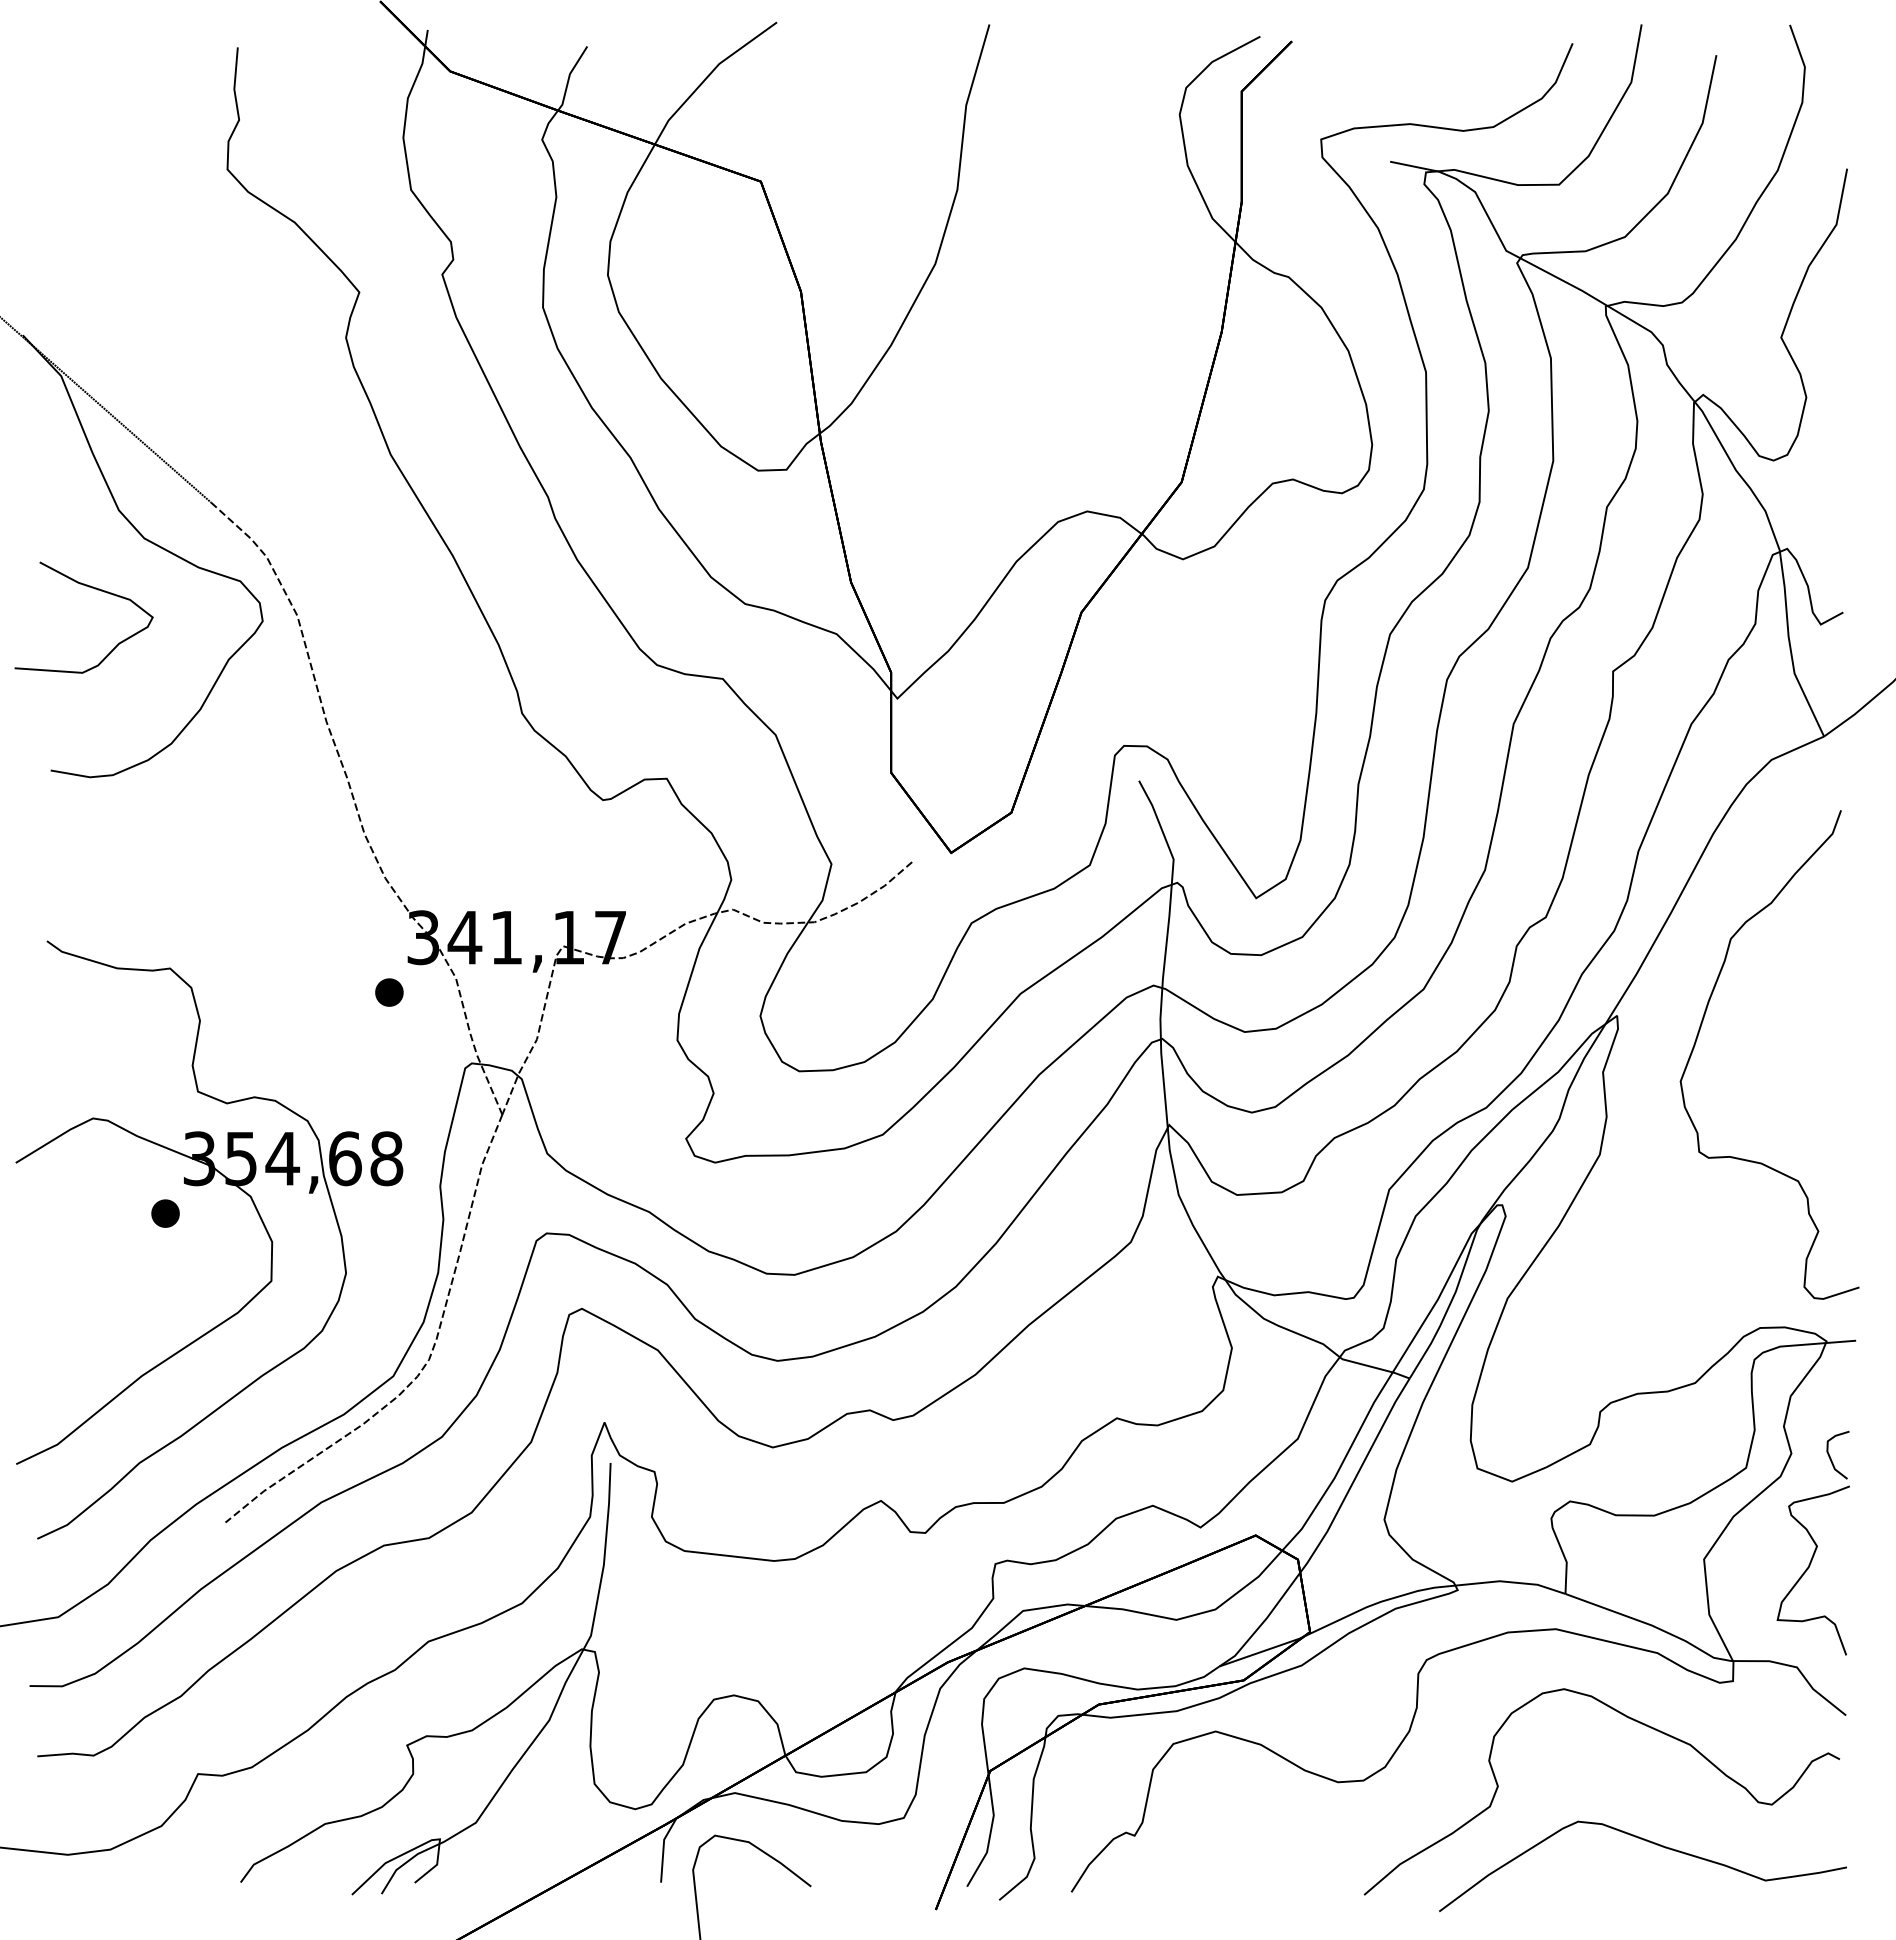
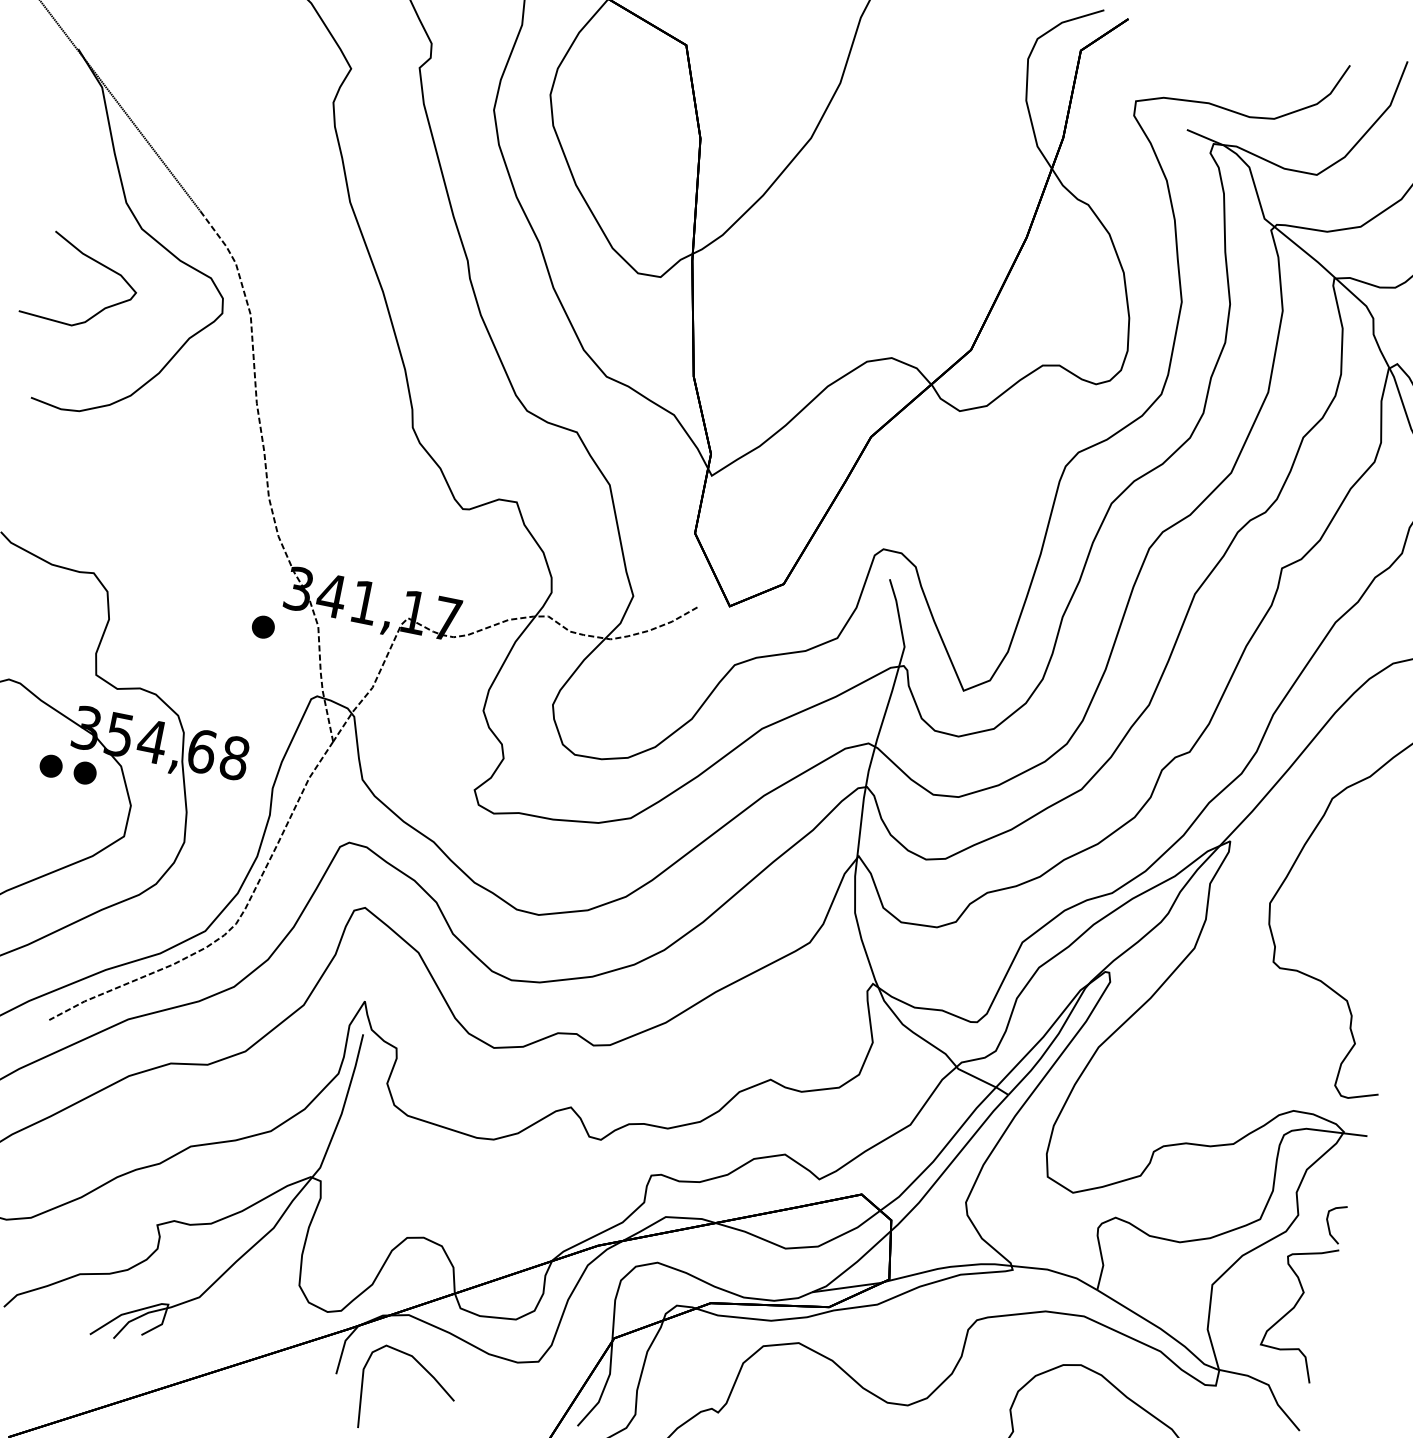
part: (208, 1213) -> (85, 772), added

